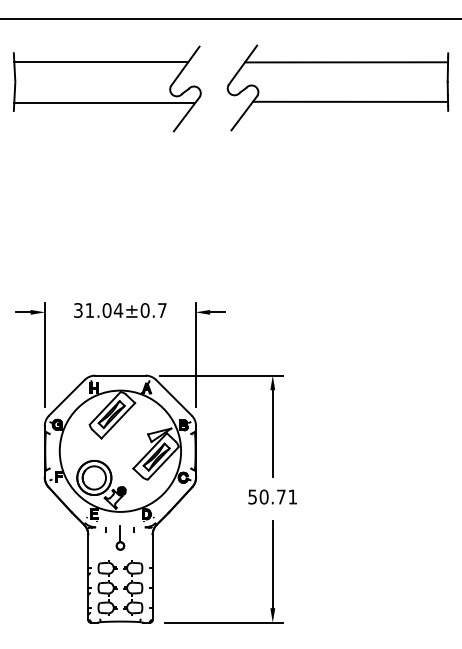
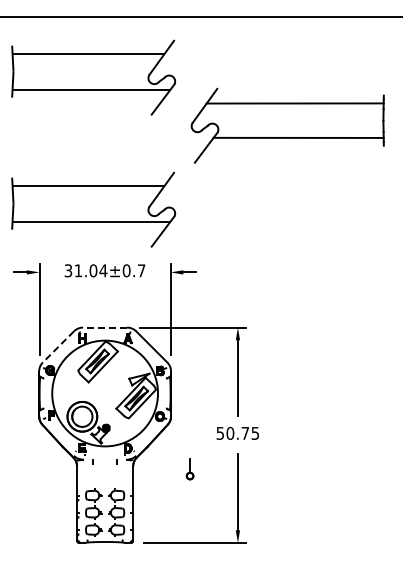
part: (337, 87) -> (287, 125), moved
part: (107, 240) -> (93, 209), added
line: (120, 375) -> (105, 327), solid -> dashed
line: (66, 397) -> (58, 346), solid -> dashed
text: (291, 497) -> (254, 433), 50.71 -> 50.75
part: (119, 538) -> (189, 469), moved

